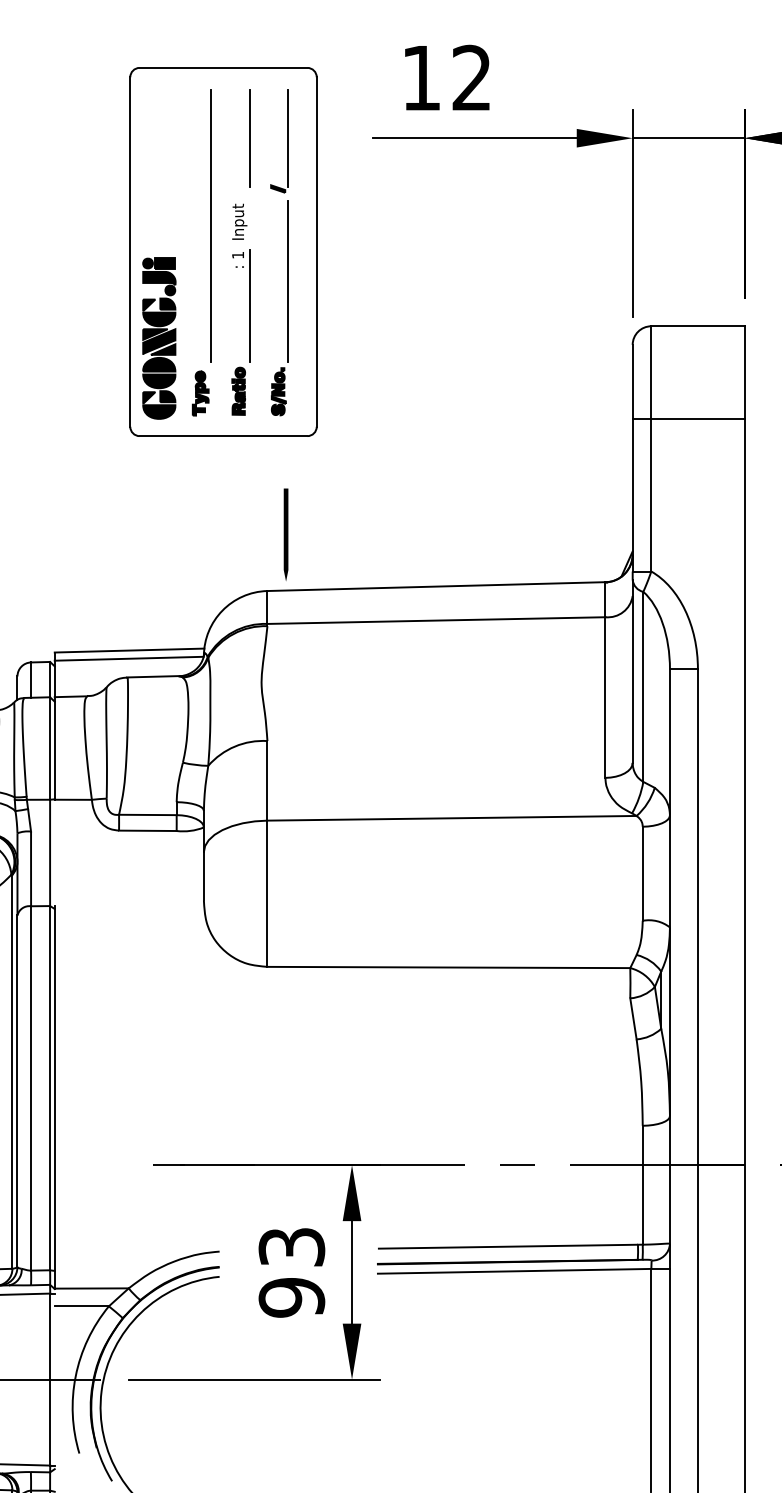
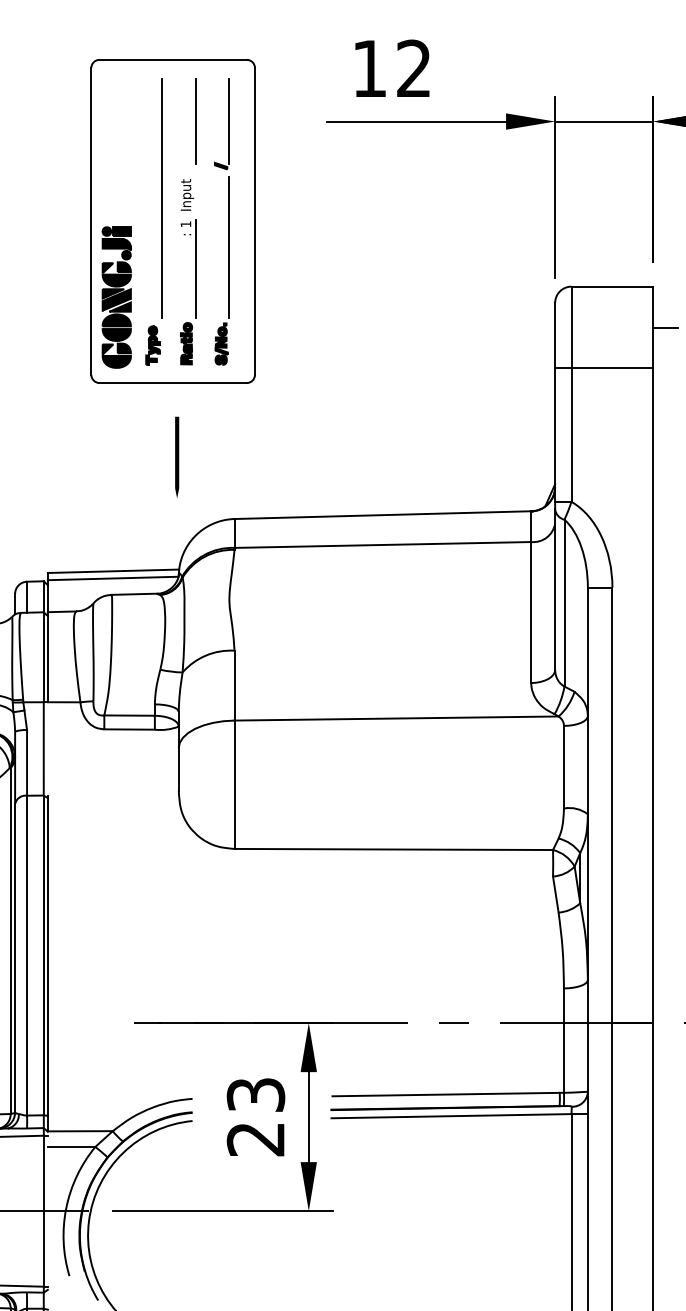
part: (223, 251) -> (173, 220), moved
line: (758, 372) -> (665, 327), added
line: (285, 534) -> (176, 457), moved
text: (291, 1297) -> (255, 1139), 93 -> 23

